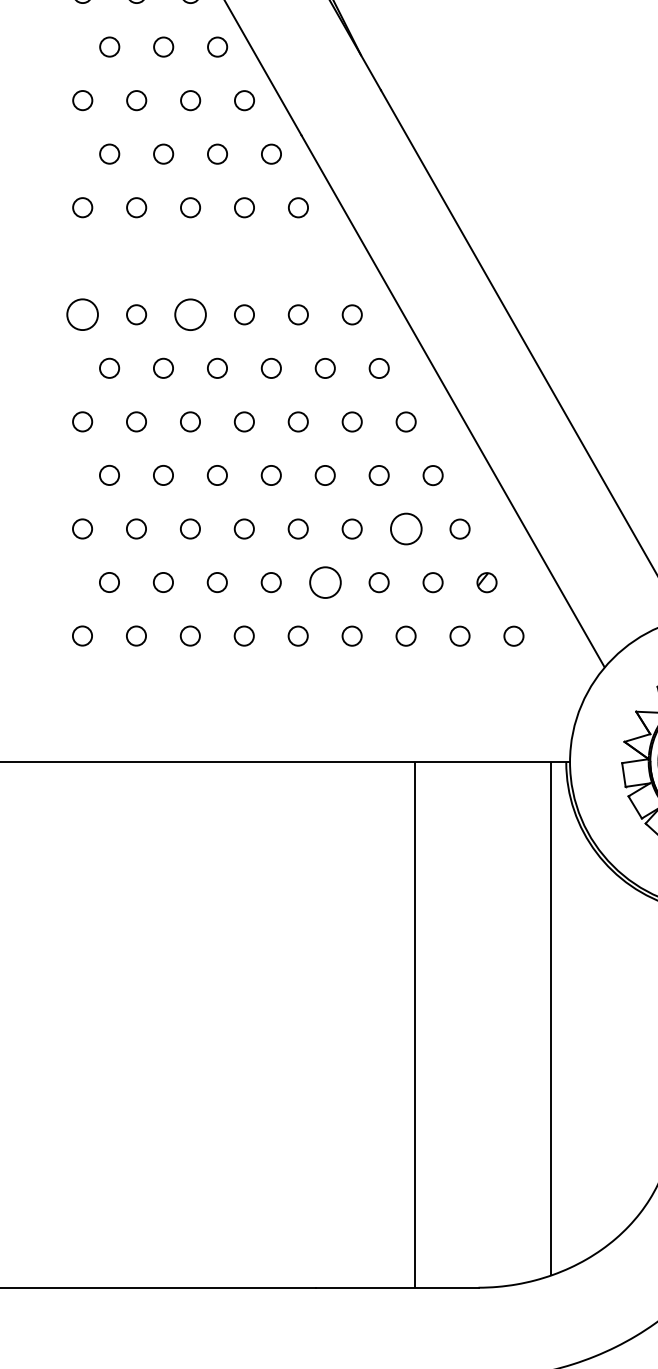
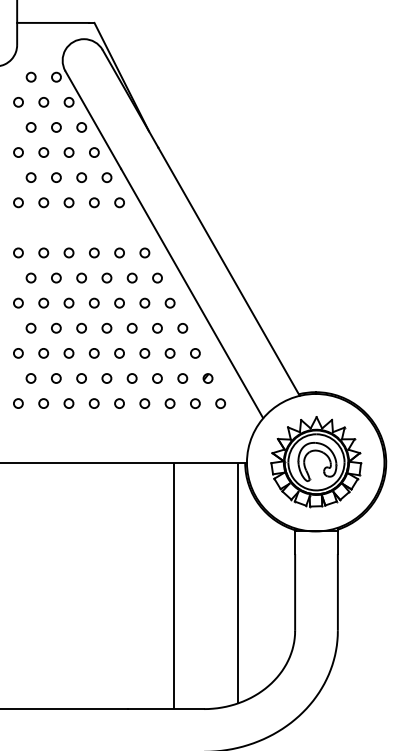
circle: (82, 313) -> (18, 252), size x0.62
circle: (189, 313) -> (68, 252), size x0.62
circle: (404, 529) -> (169, 353), size x0.62
circle: (323, 582) -> (131, 378), size x0.62

